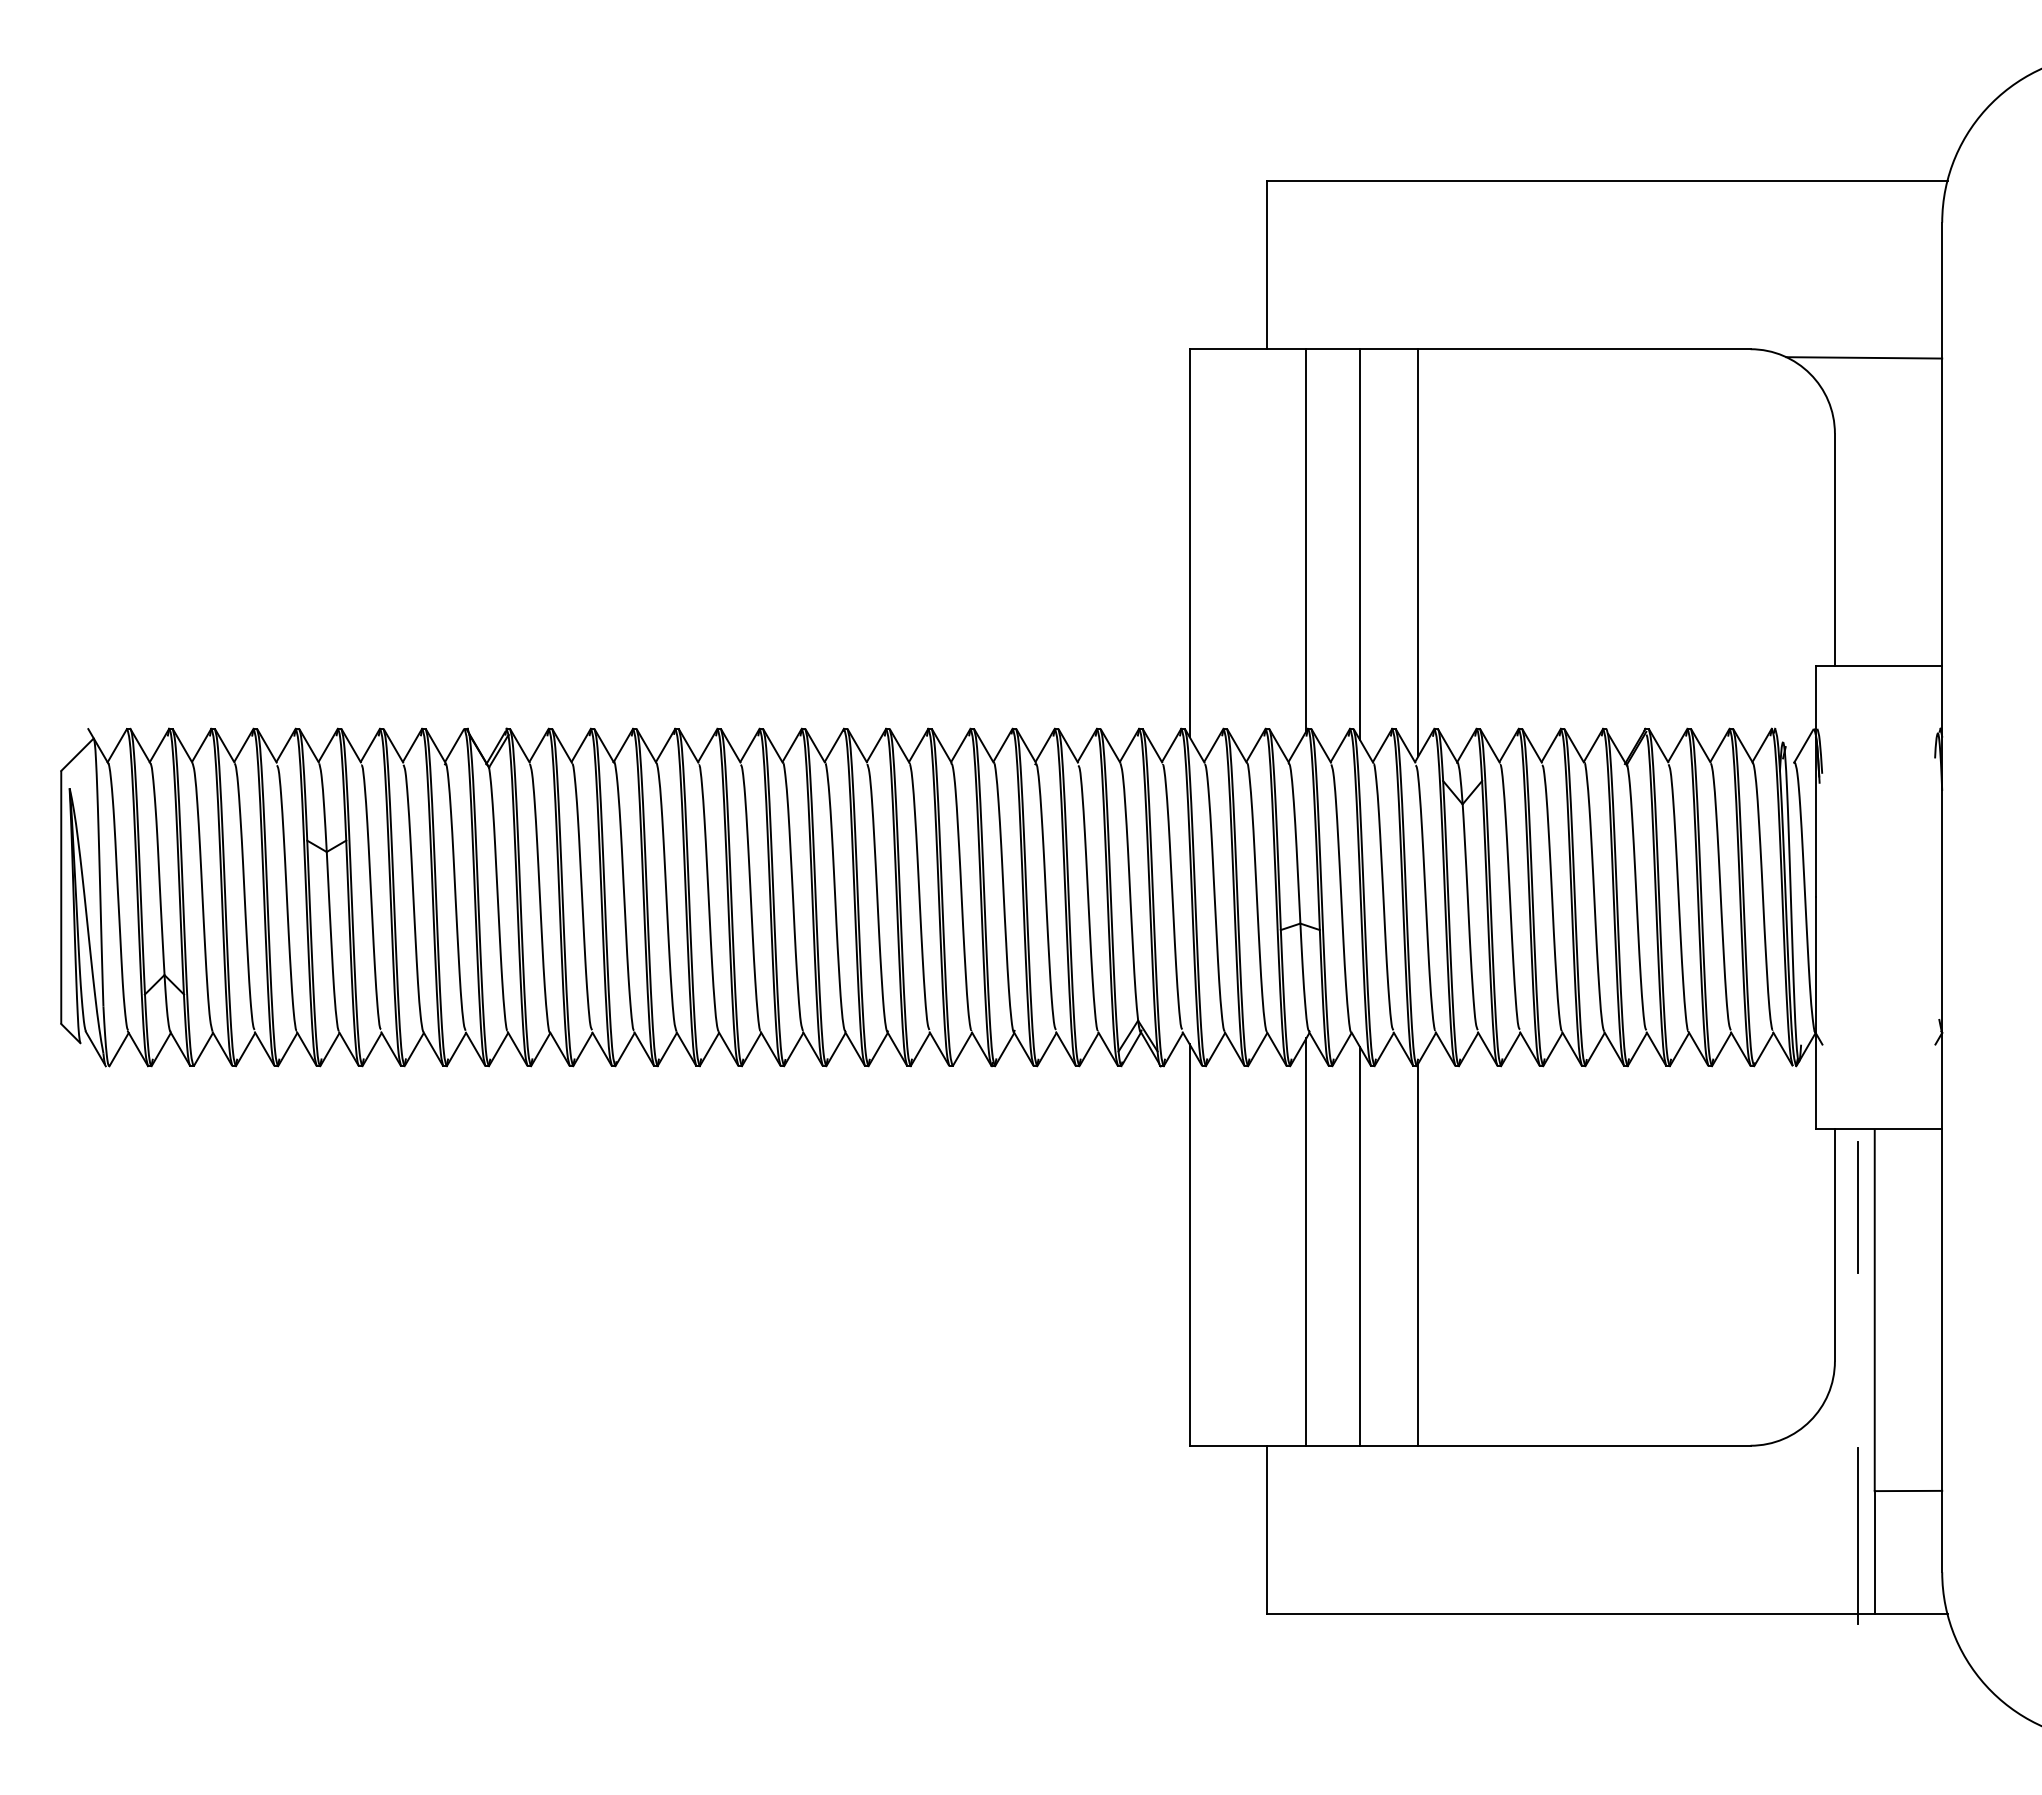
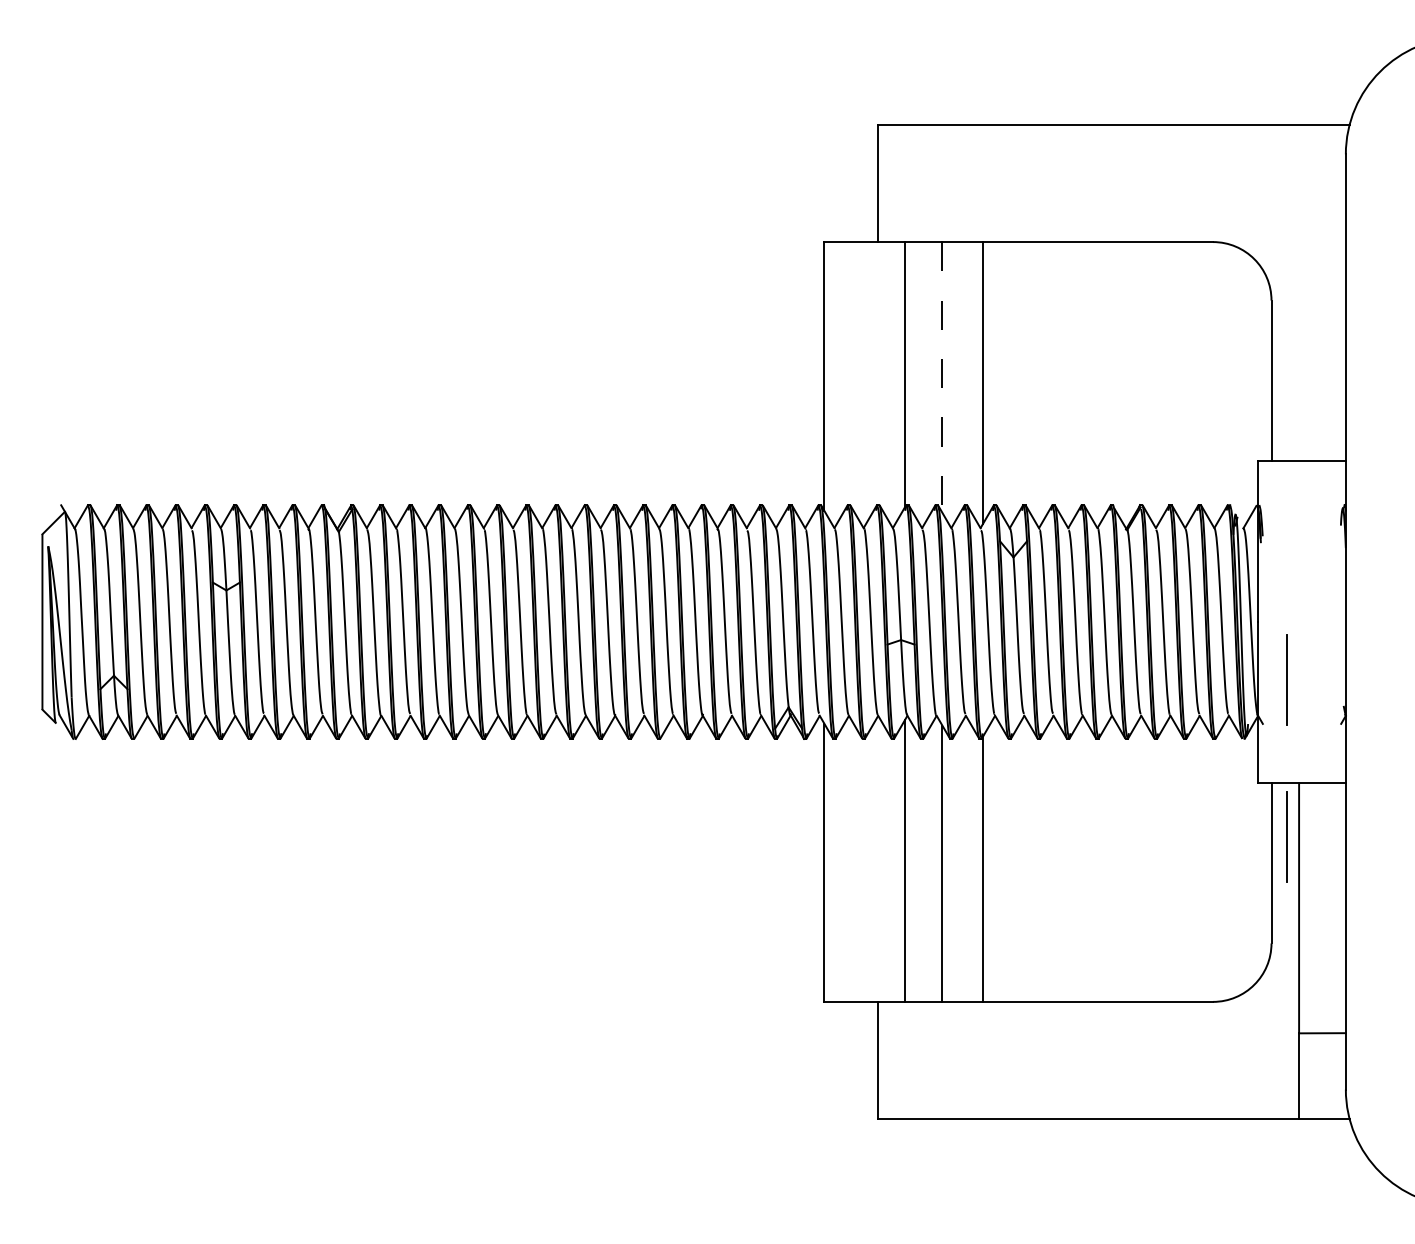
line: (1863, 357) -> (1291, 247), removed
line: (1360, 544) -> (942, 377), solid -> dashed
line: (1856, 980) -> (1286, 679), added
line: (1857, 1536) -> (1287, 1064), removed

